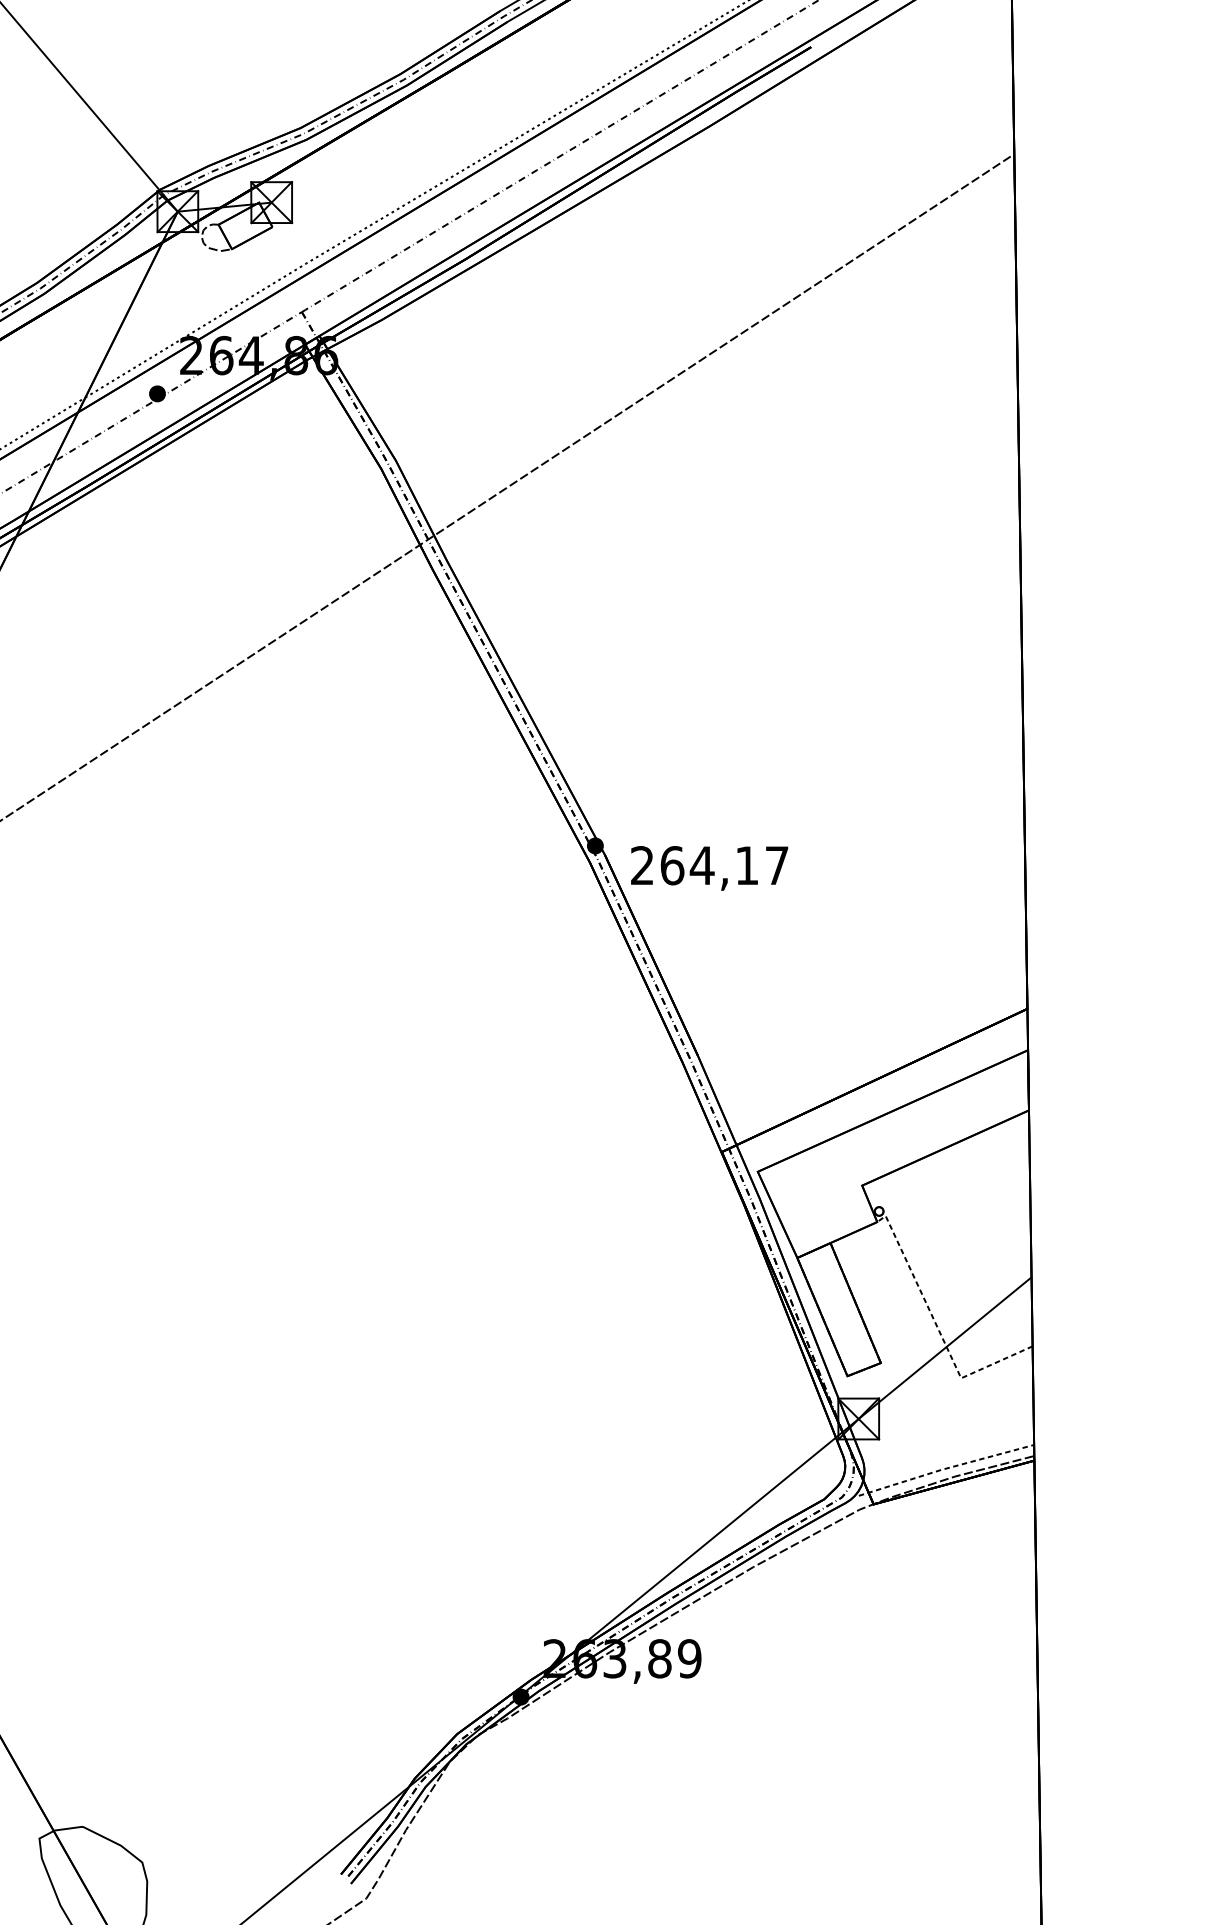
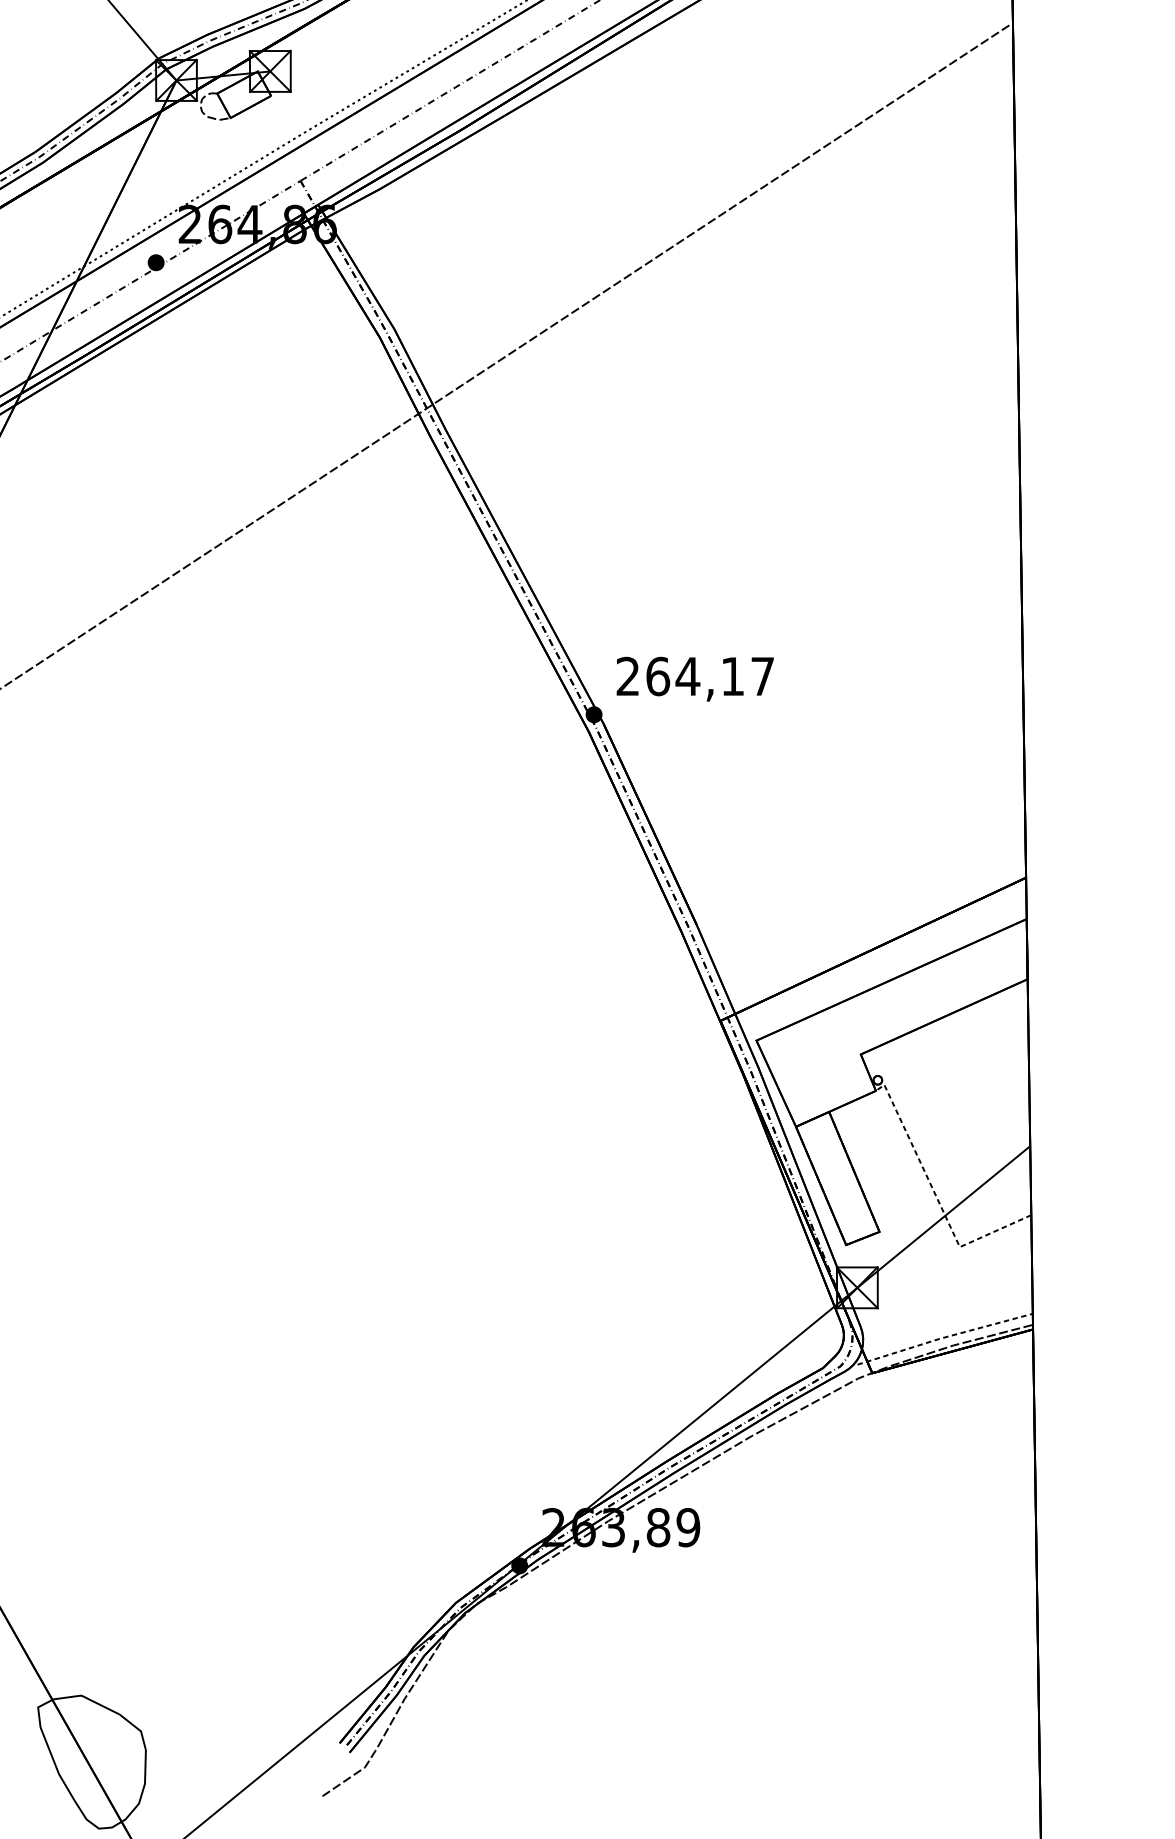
text: (709, 868) -> (695, 679), moved

